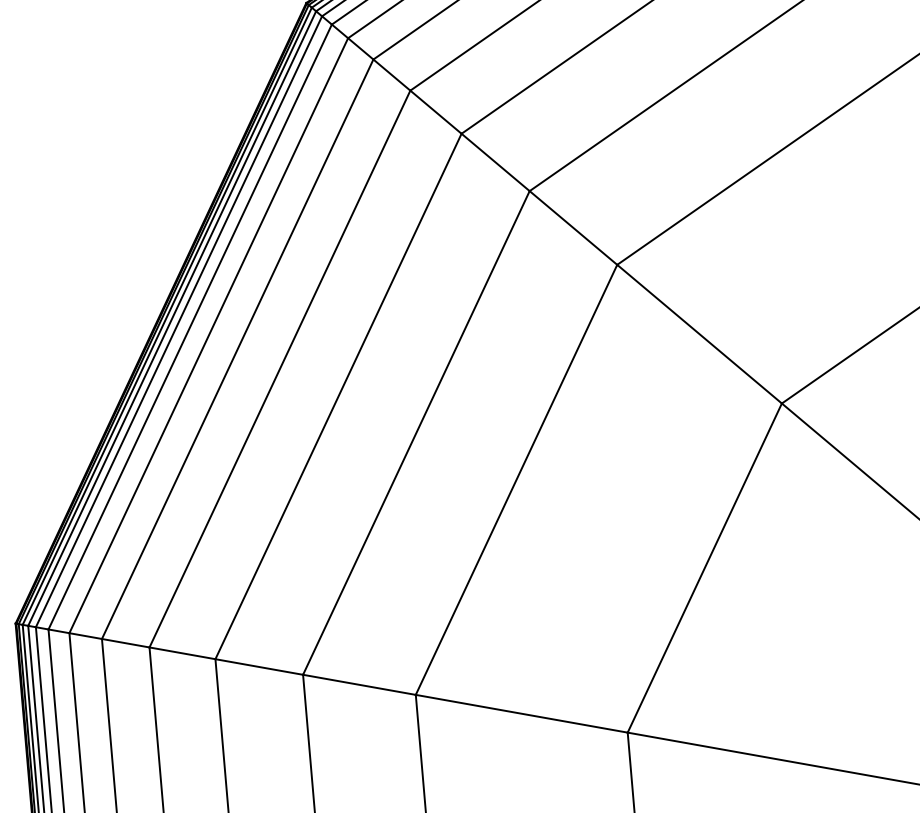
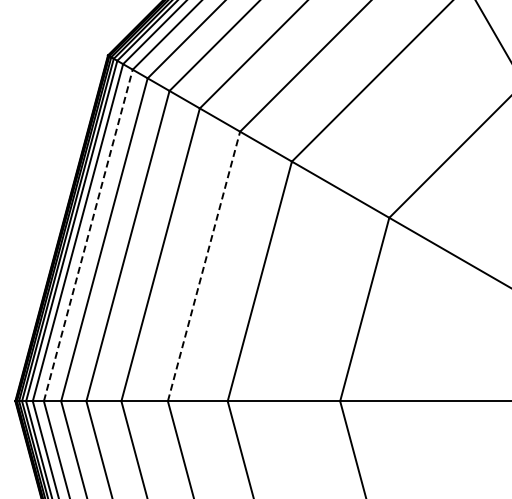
line: (209, 335) -> (88, 235), solid -> dashed
line: (417, 433) -> (204, 266), solid -> dashed

